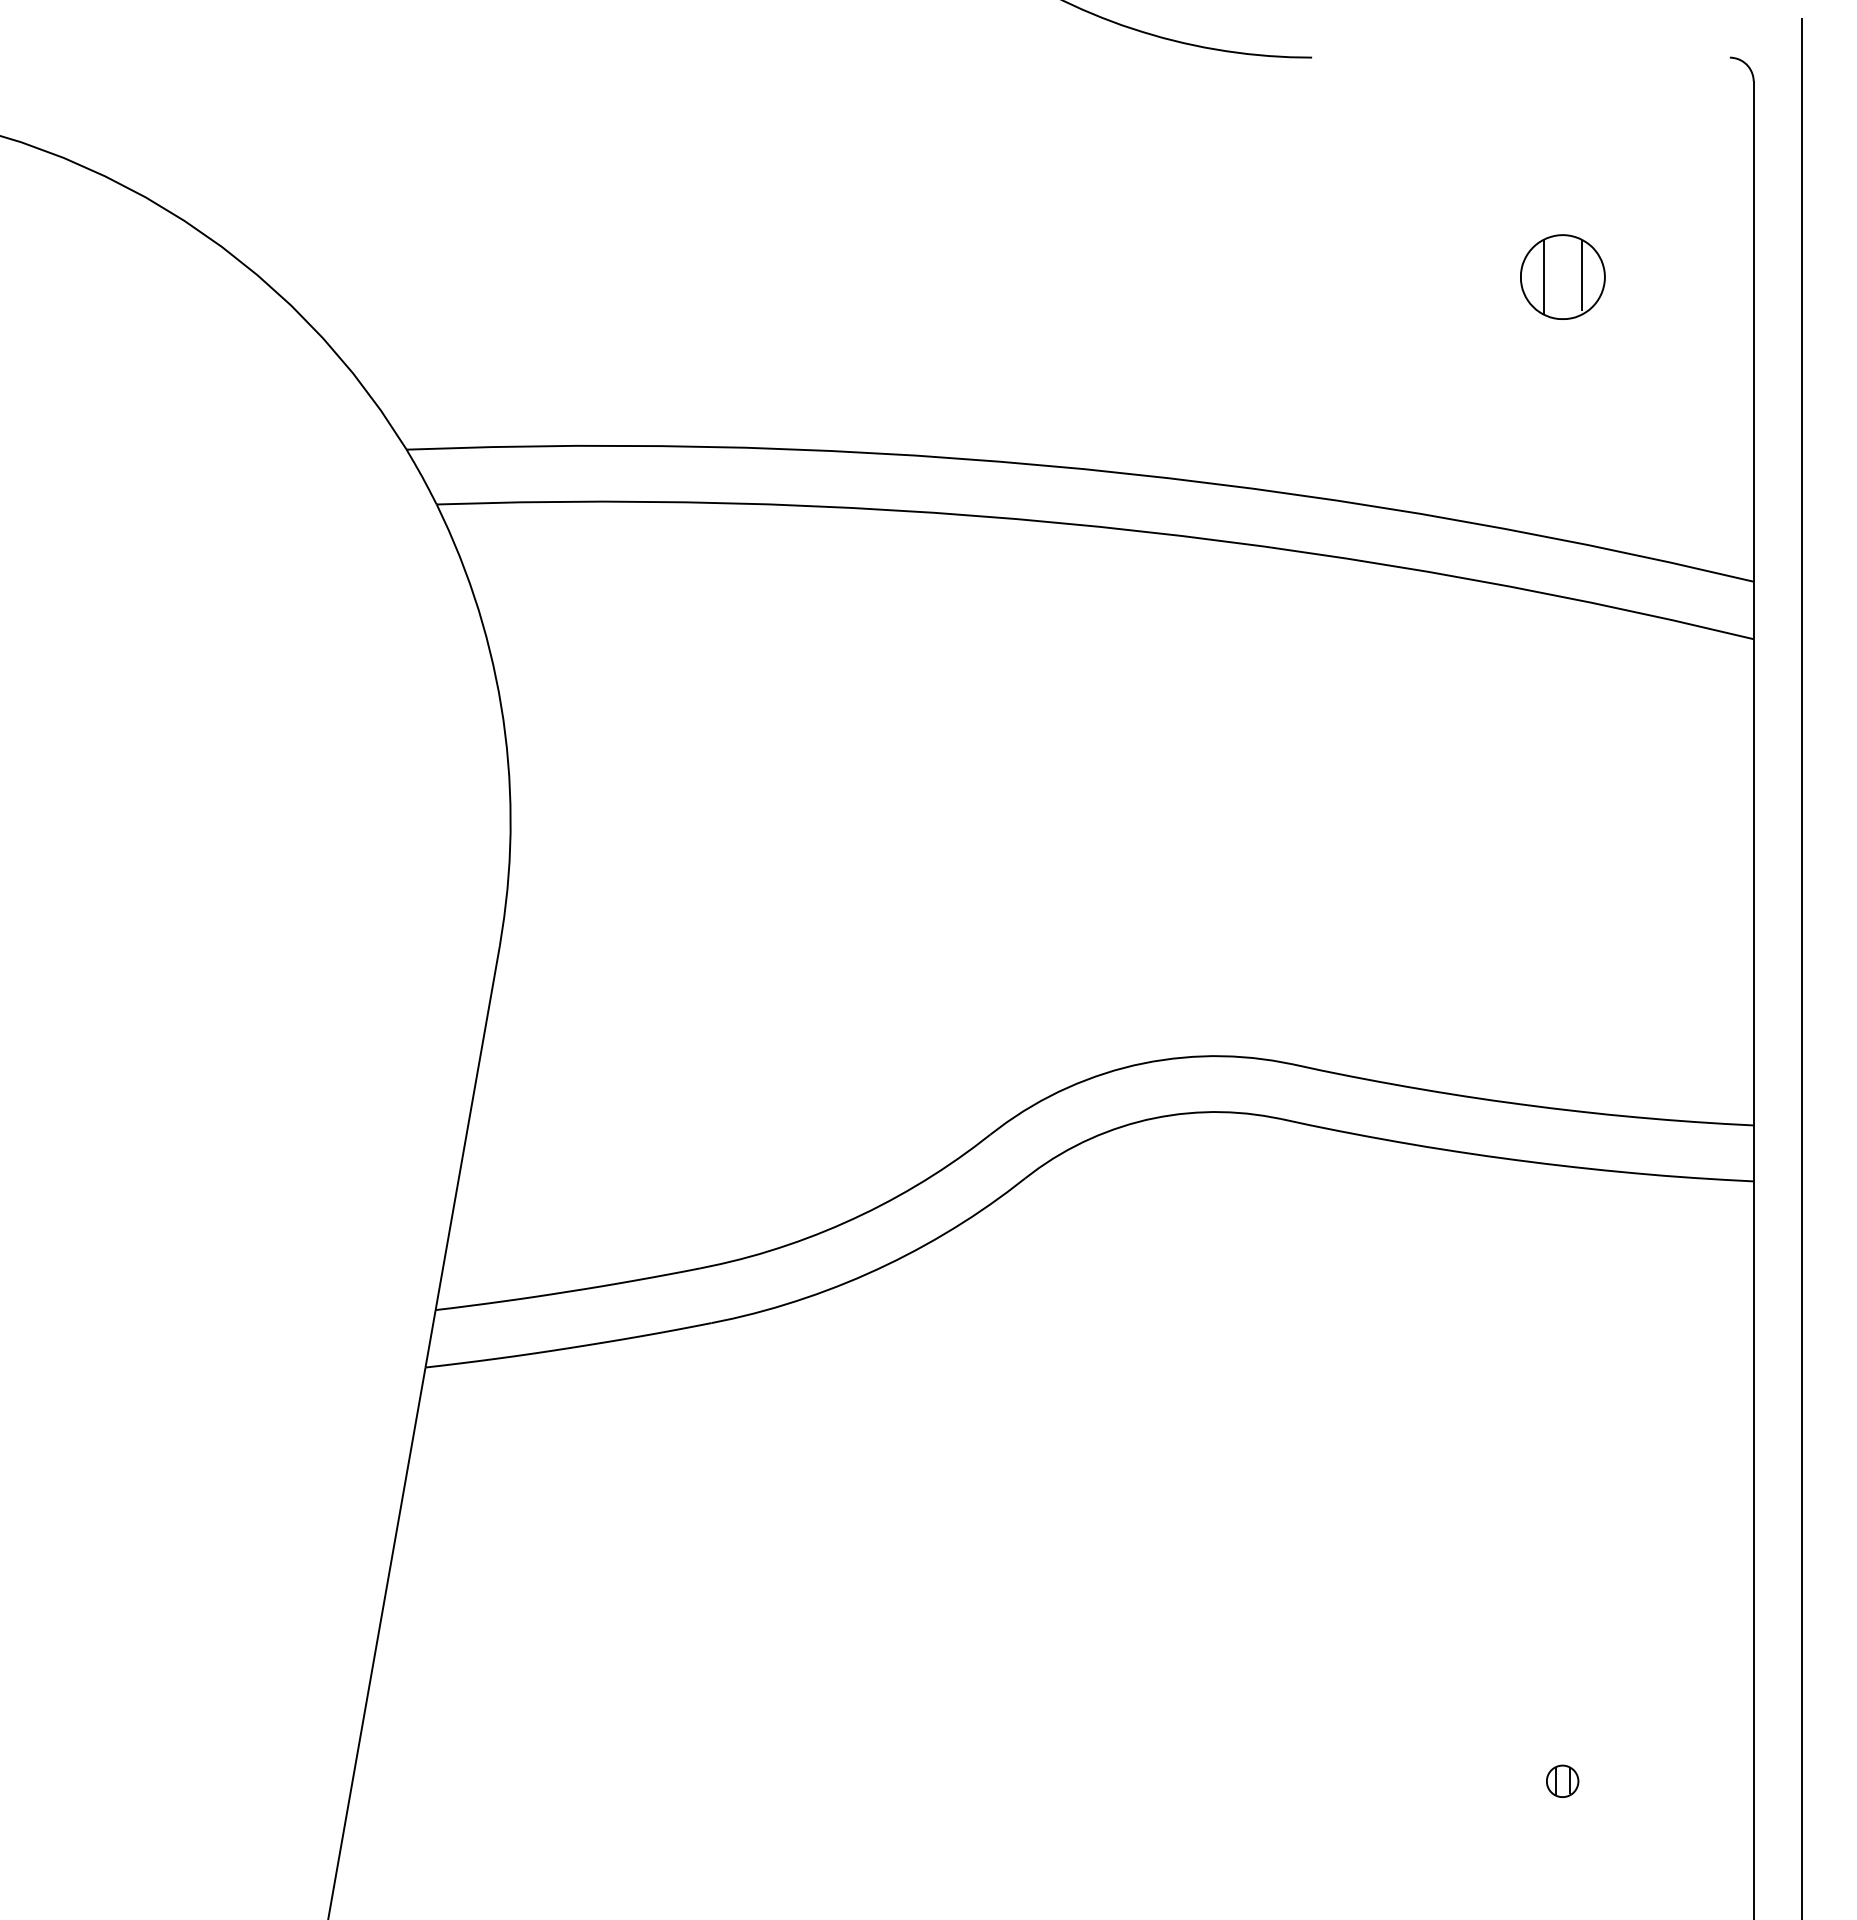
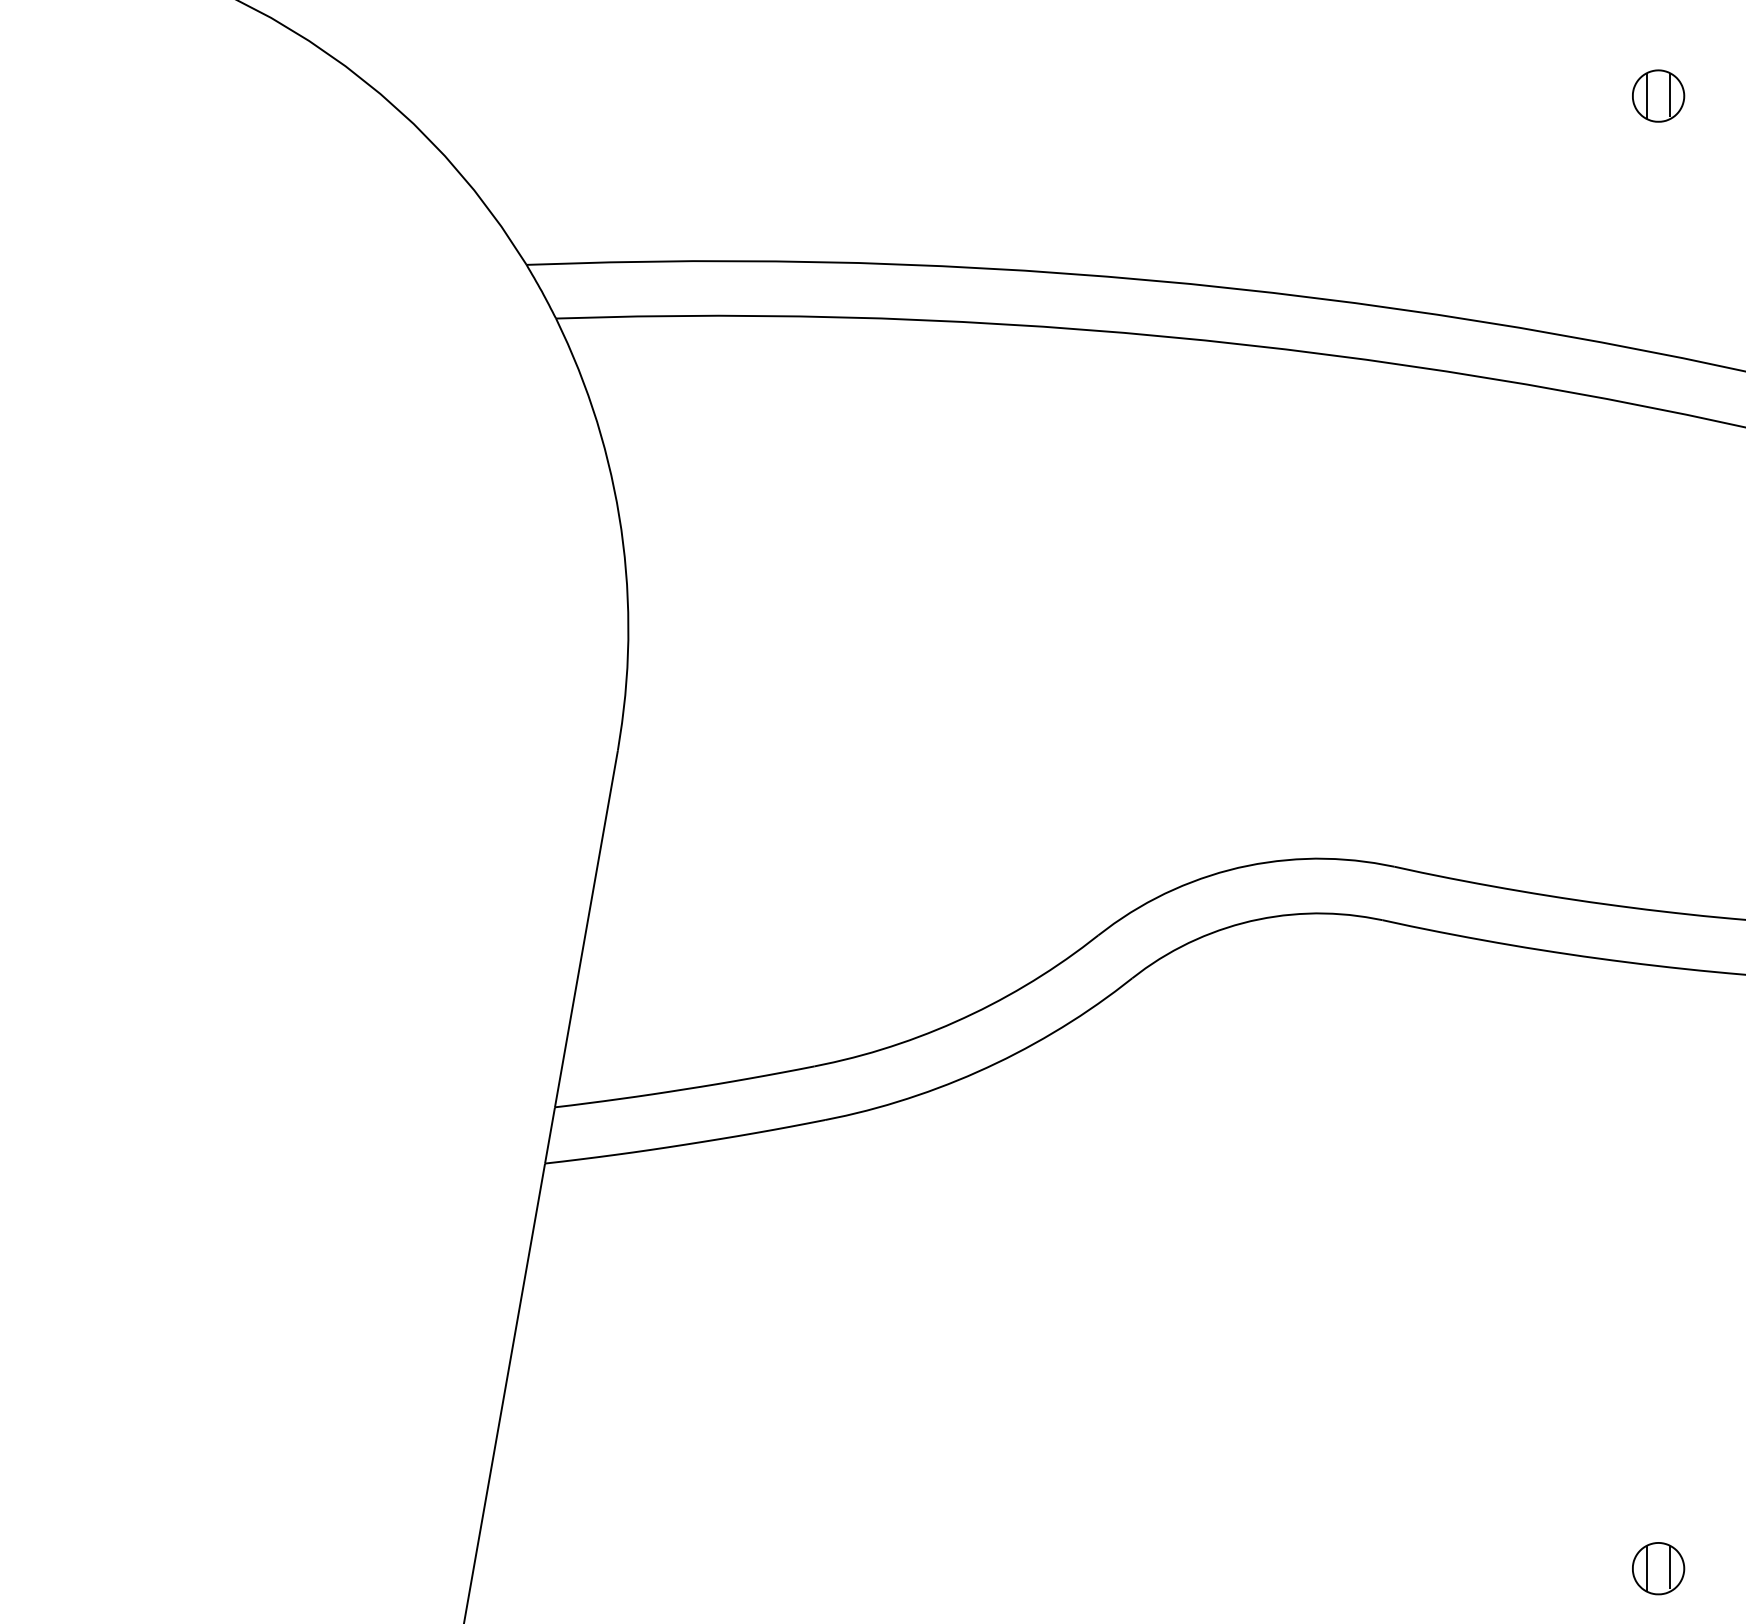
part: (1562, 277) -> (1658, 96), size x0.62
part: (1562, 1781) -> (1658, 1568), size x1.67

